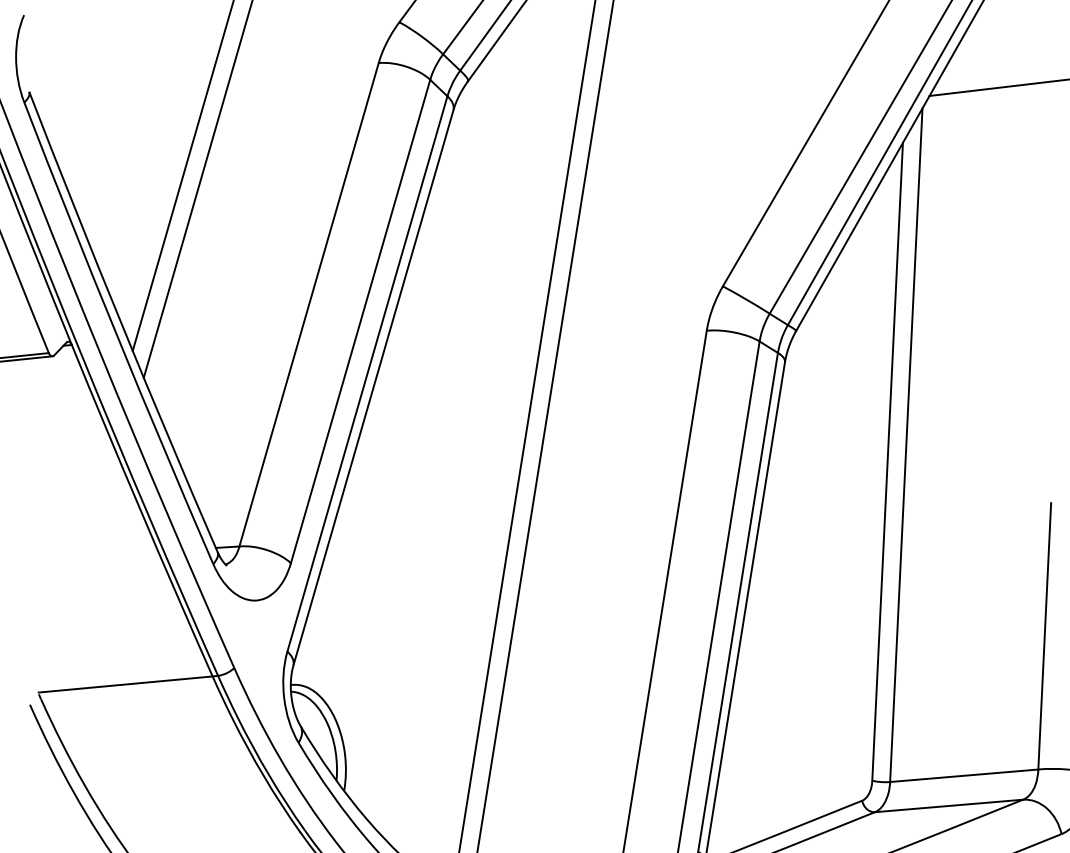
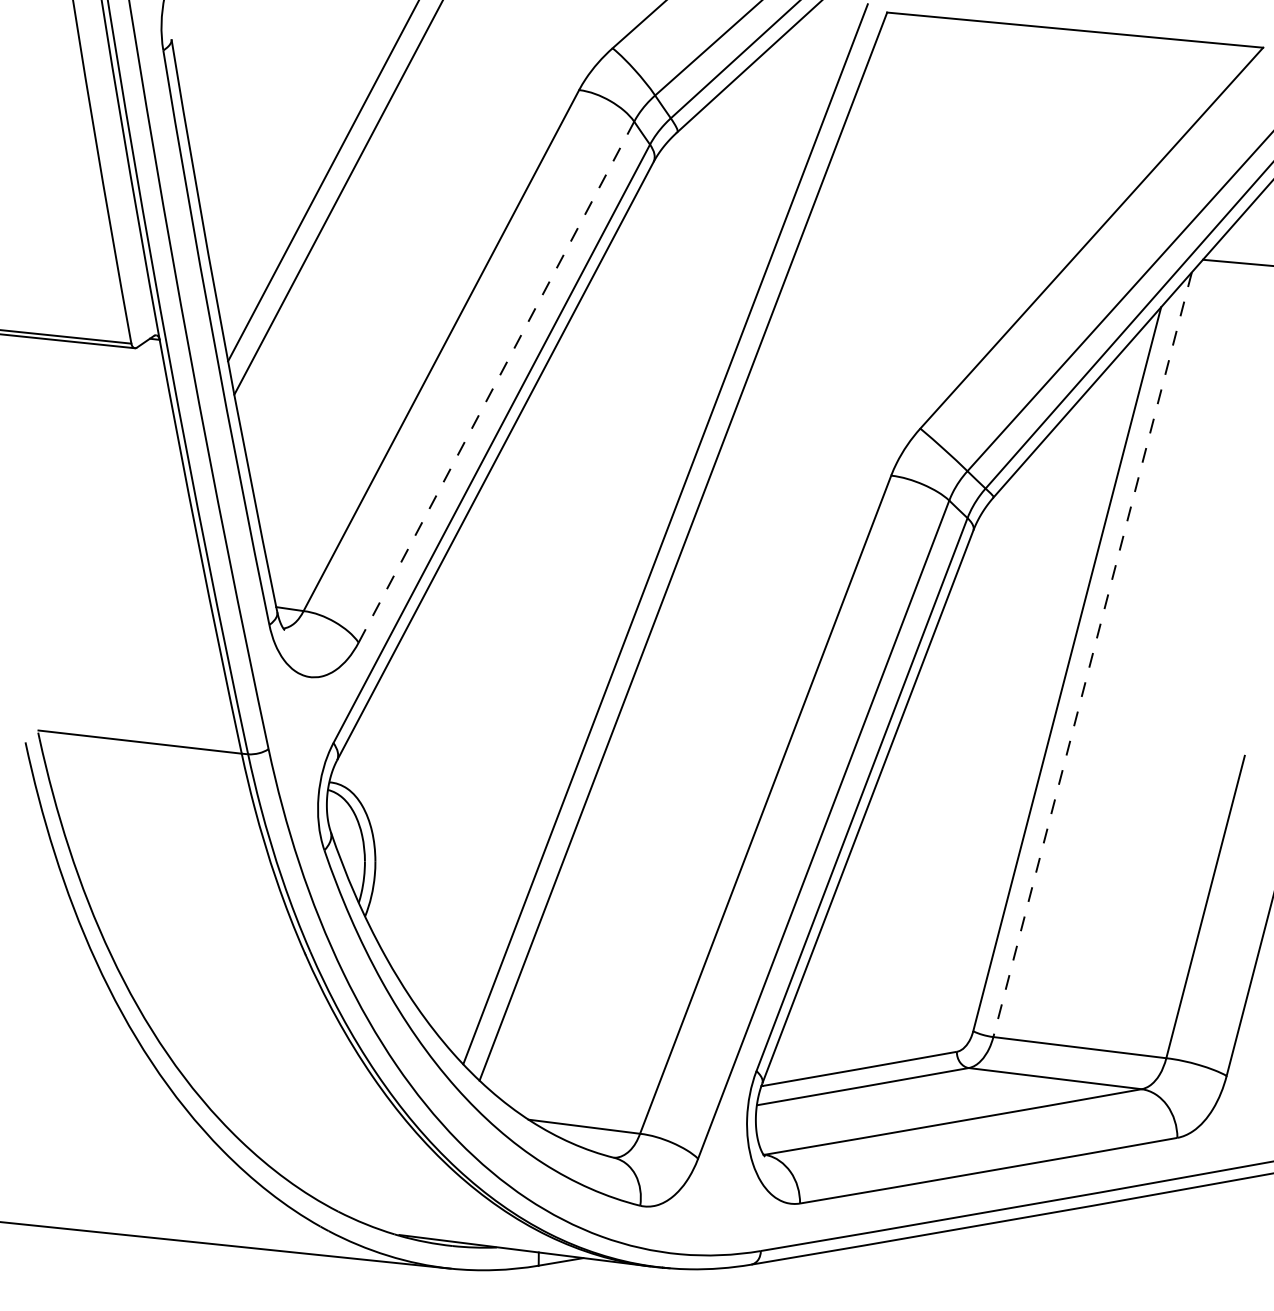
line: (360, 321) -> (496, 382), solid -> dashed
line: (906, 445) -> (1092, 655), solid -> dashed

